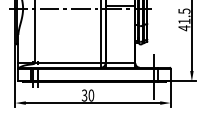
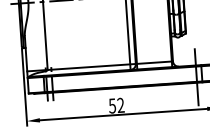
text: (88, 95) -> (117, 105), 30 -> 52

